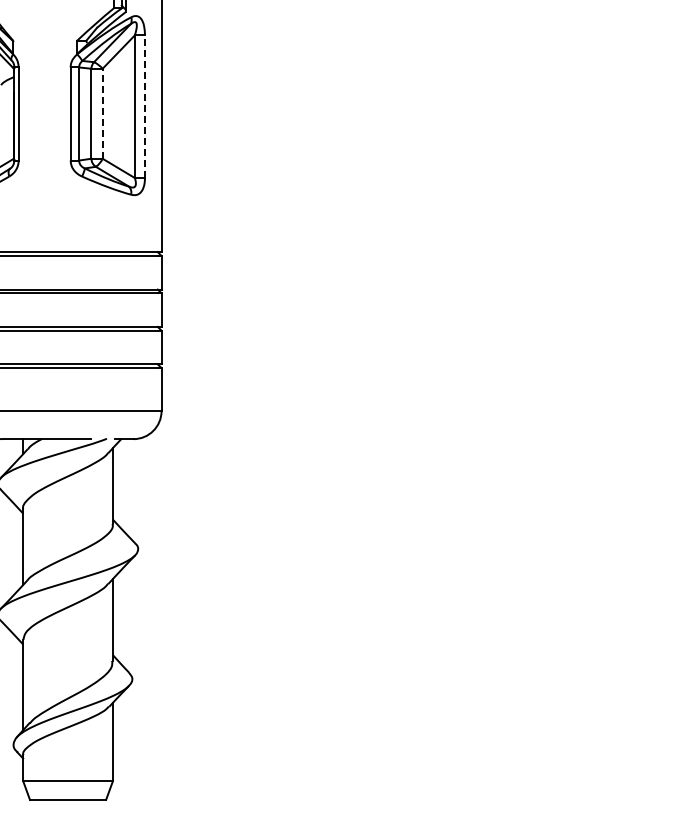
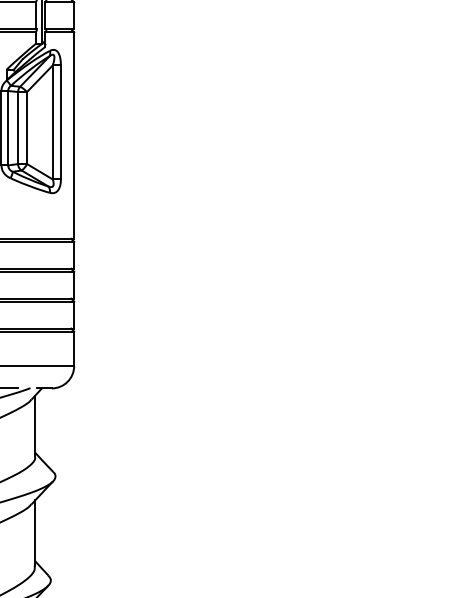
line: (145, 106) -> (61, 122), dashed -> solid
line: (102, 113) -> (26, 127), dashed -> solid

